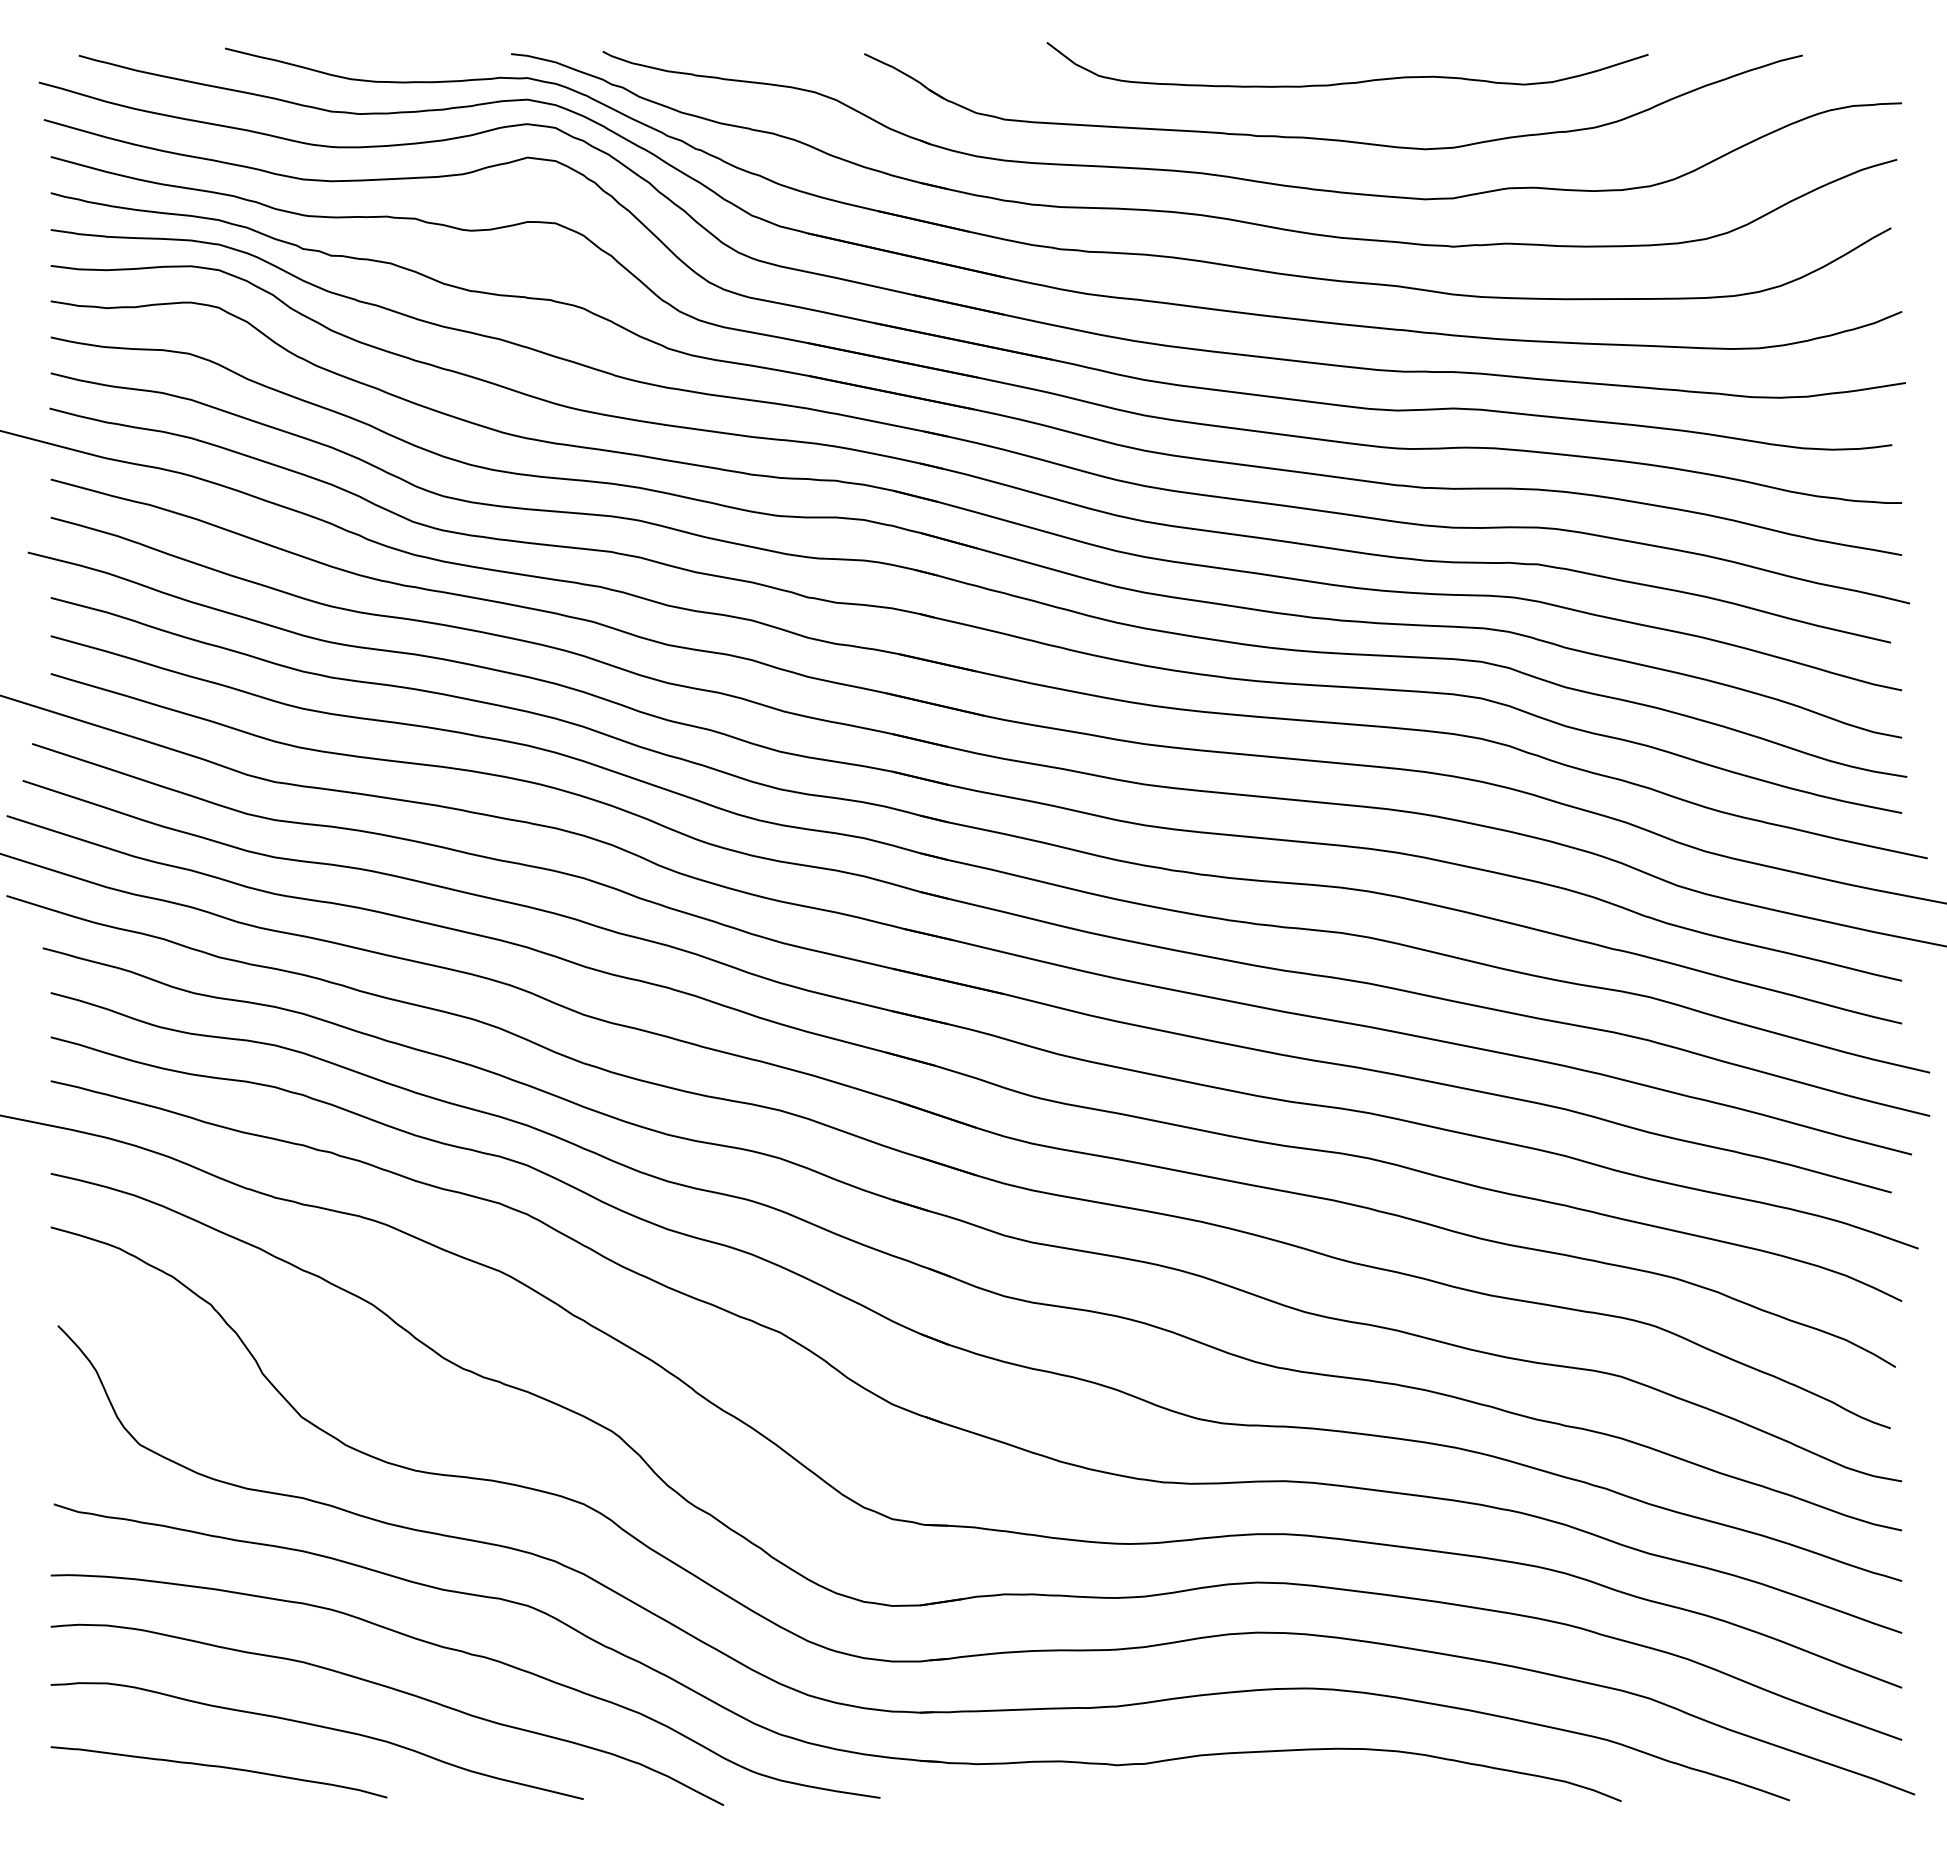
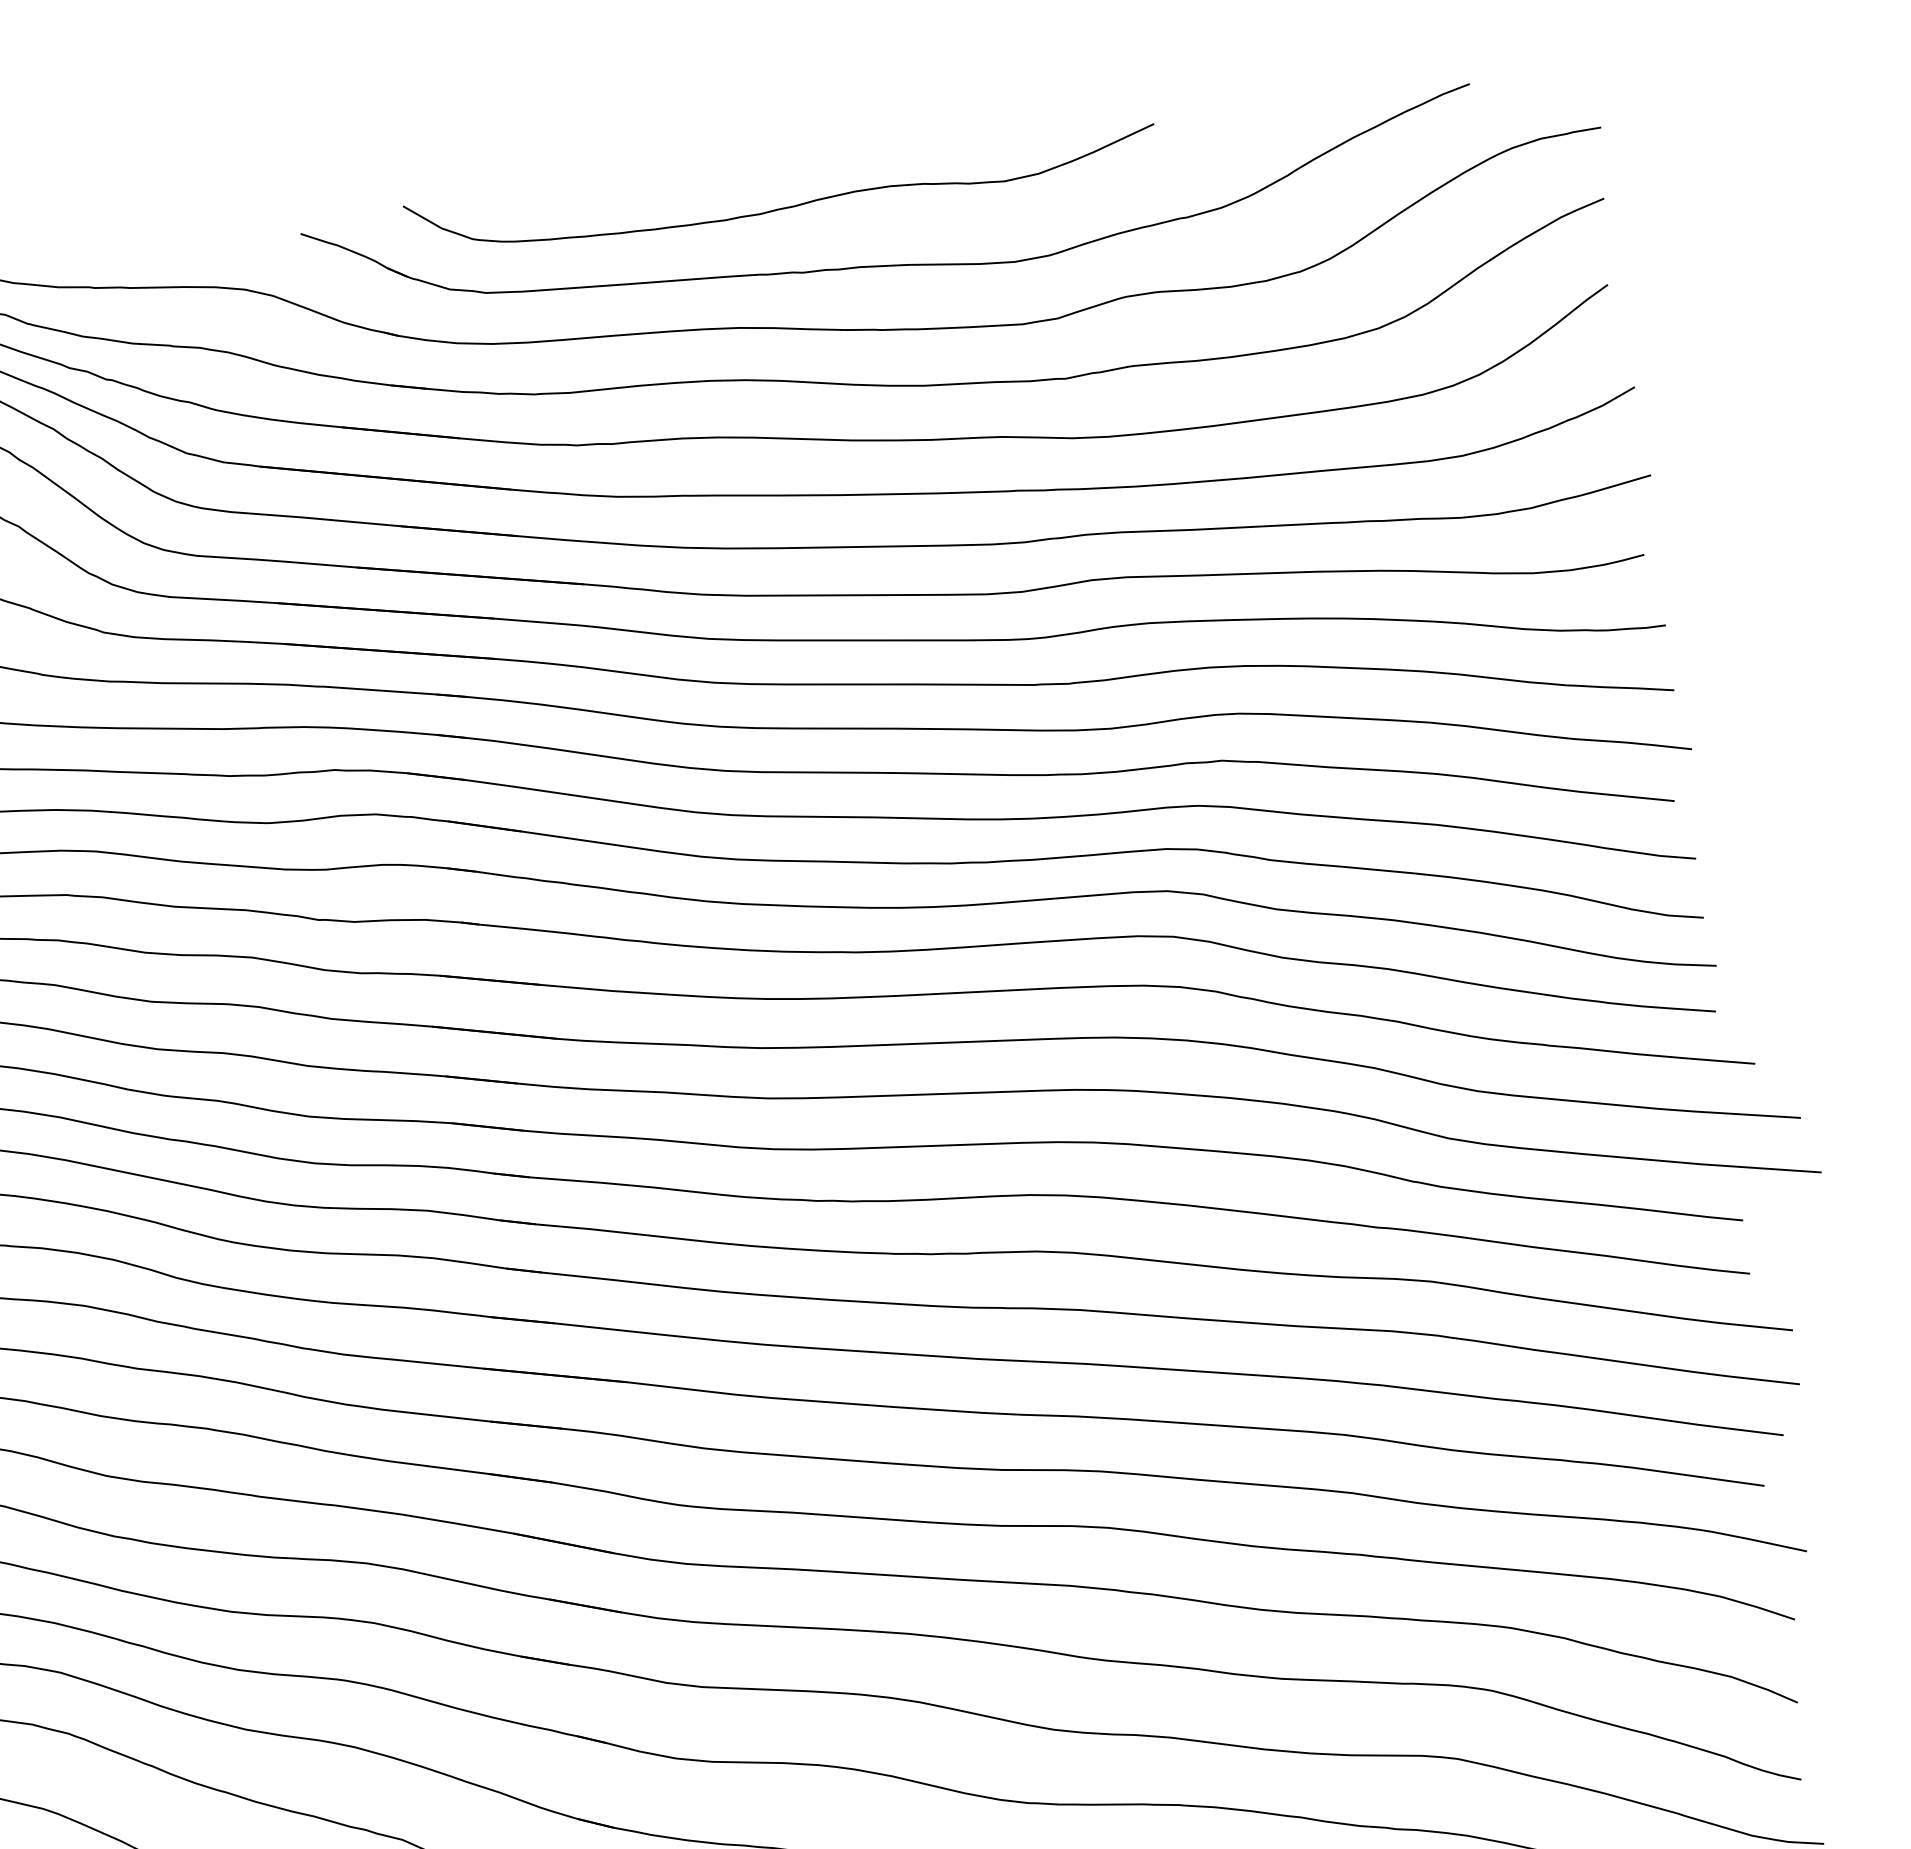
curve: (1347, 82) -> (783, 207), moved

